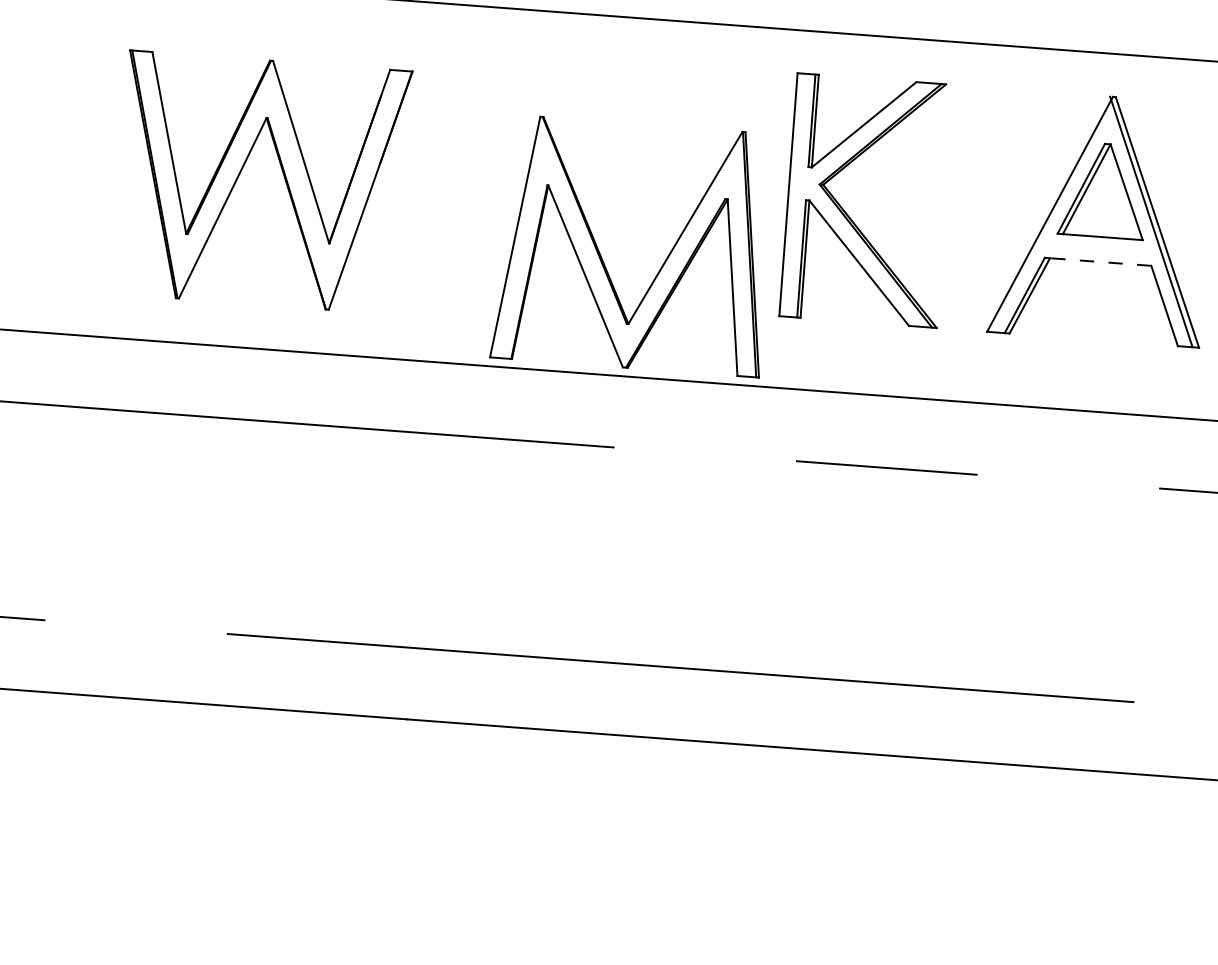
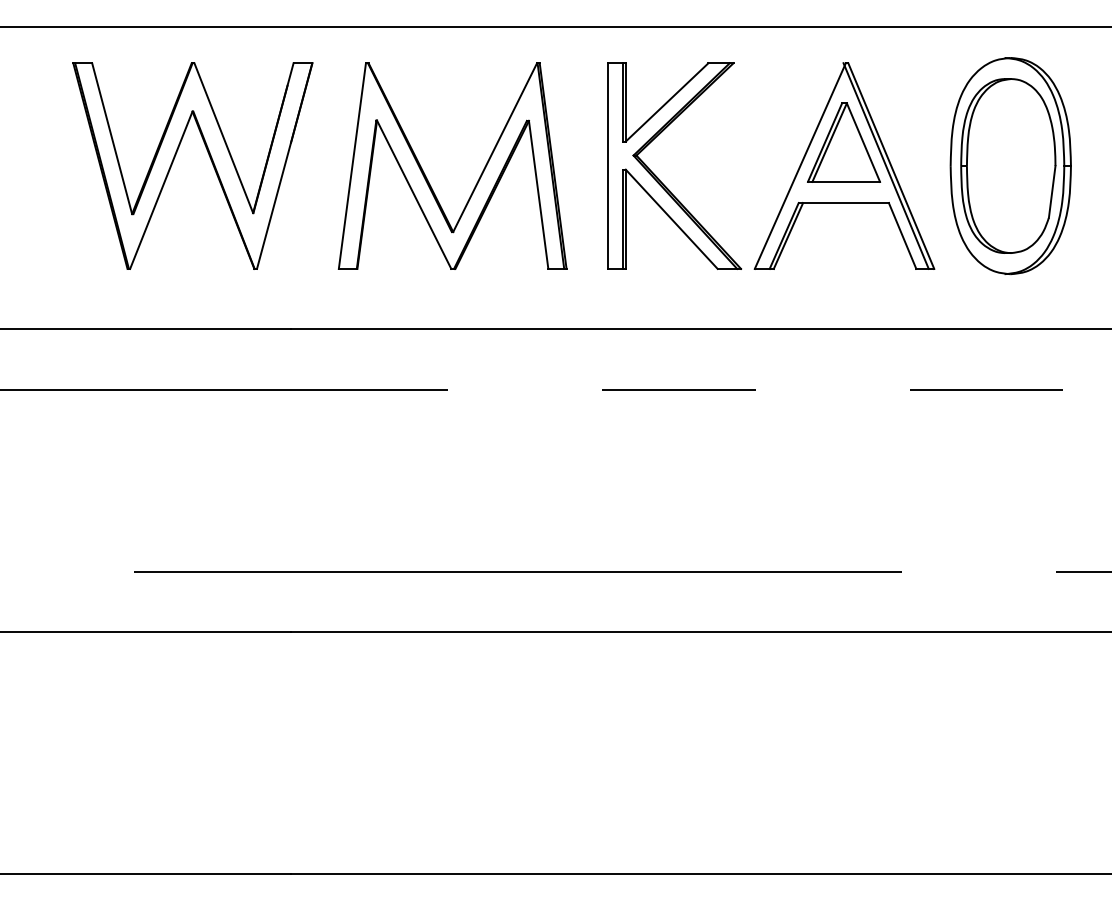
part: (240, 174) -> (174, 160), moved
part: (847, 212) -> (658, 177), moved
part: (602, 258) -> (427, 178), moved
line: (1101, 262) -> (846, 203), dashed -> solid

